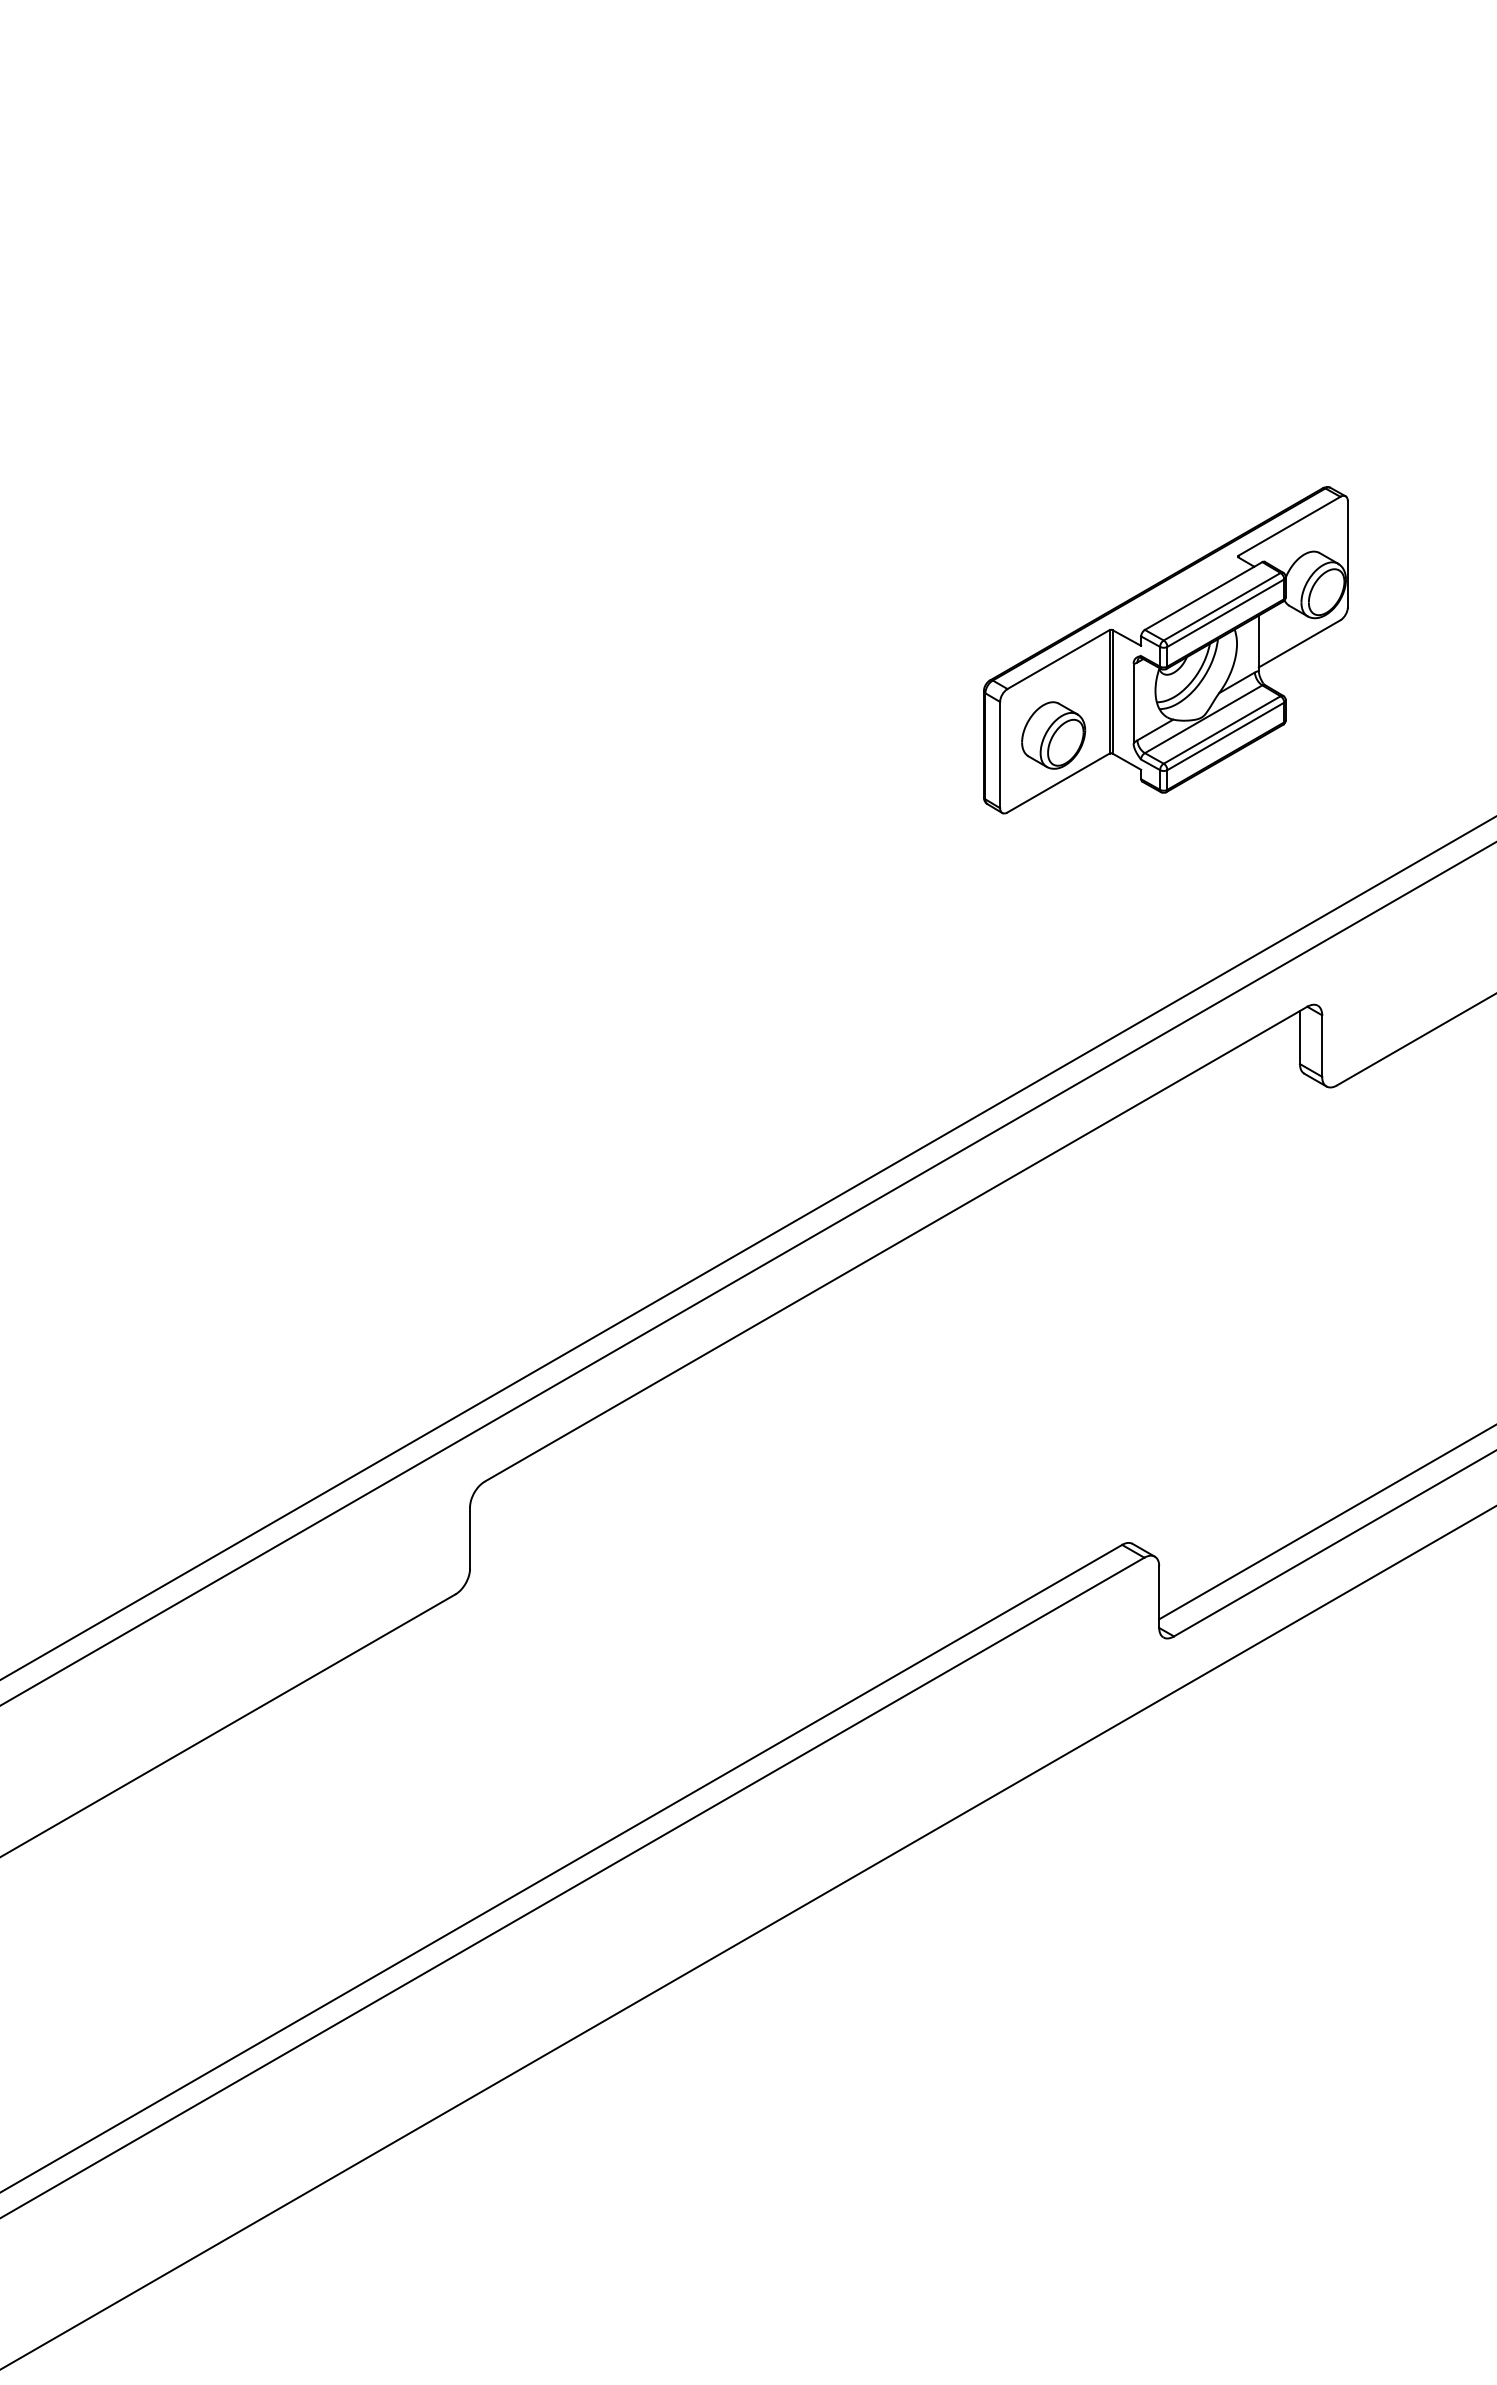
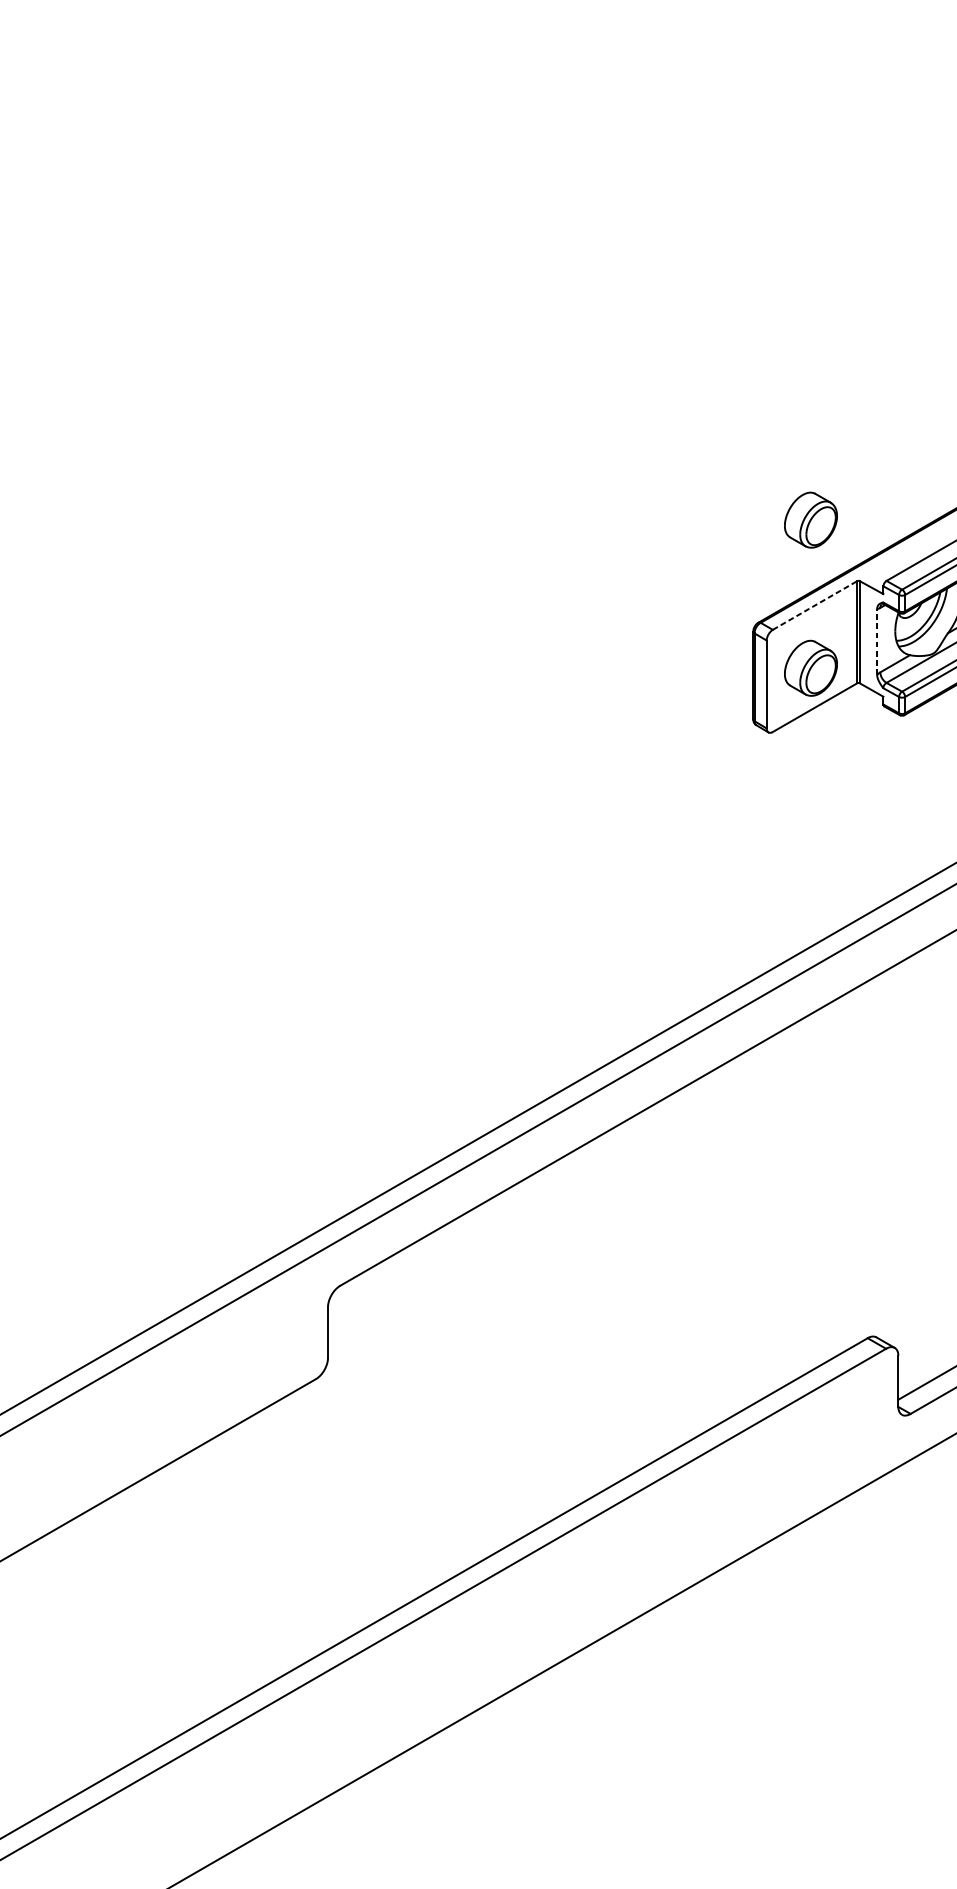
part: (1053, 556) -> (810, 520), added
line: (1058, 659) -> (815, 605), solid -> dashed
line: (1133, 703) -> (877, 641), solid -> dashed

